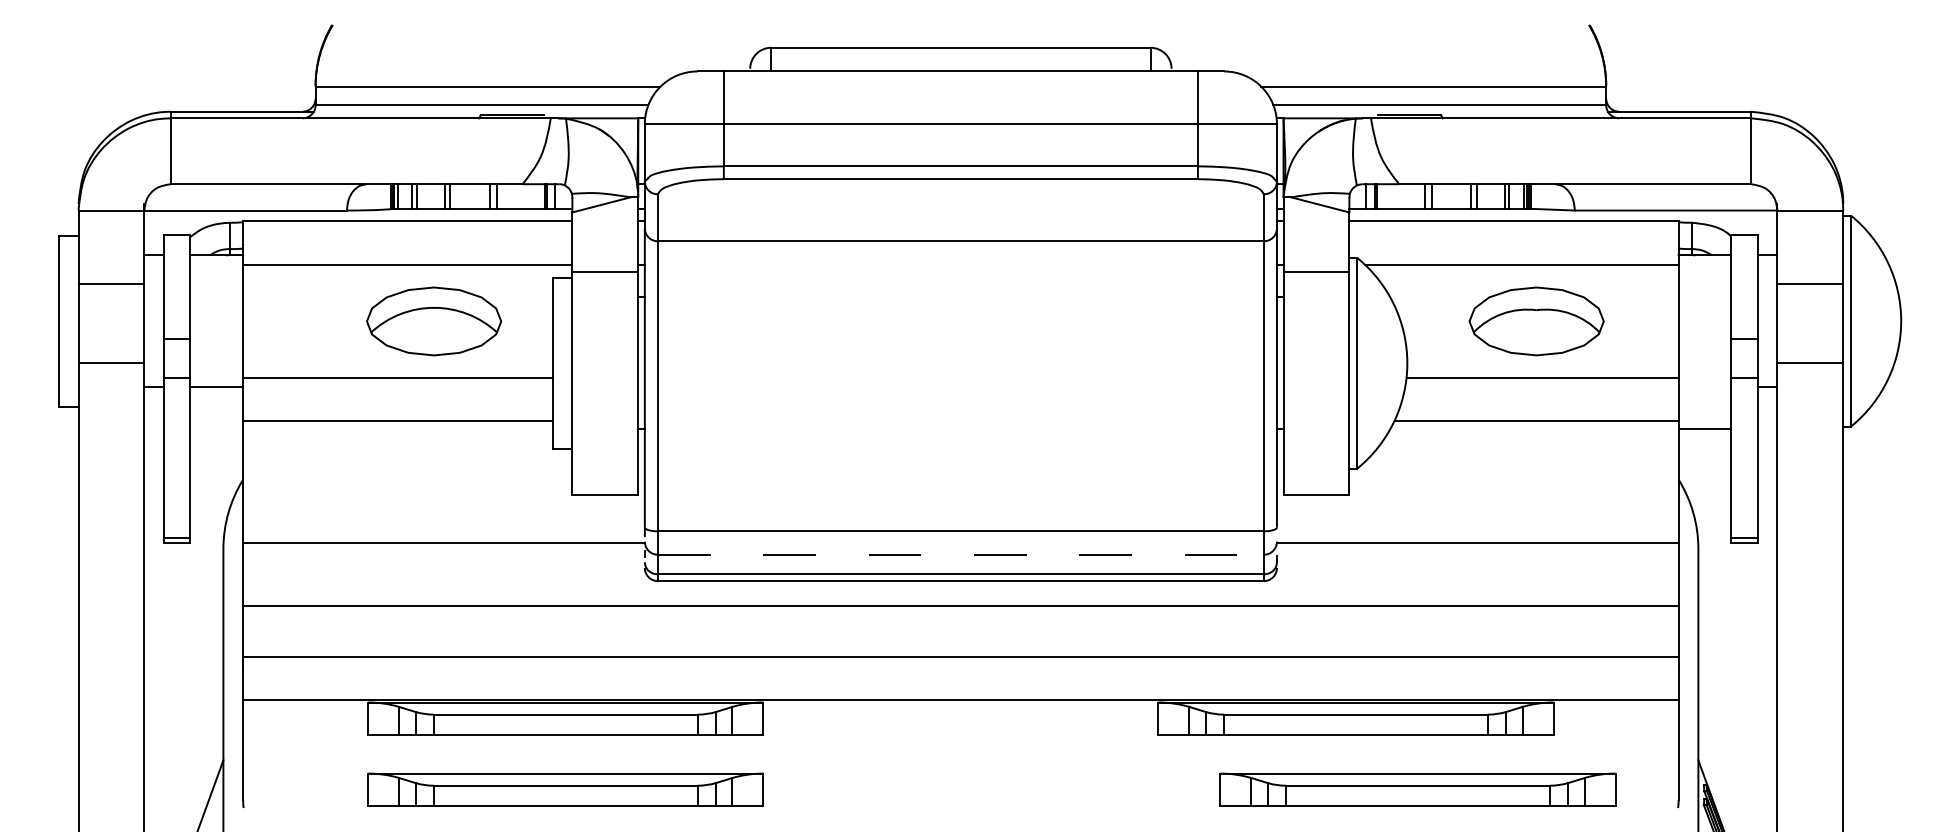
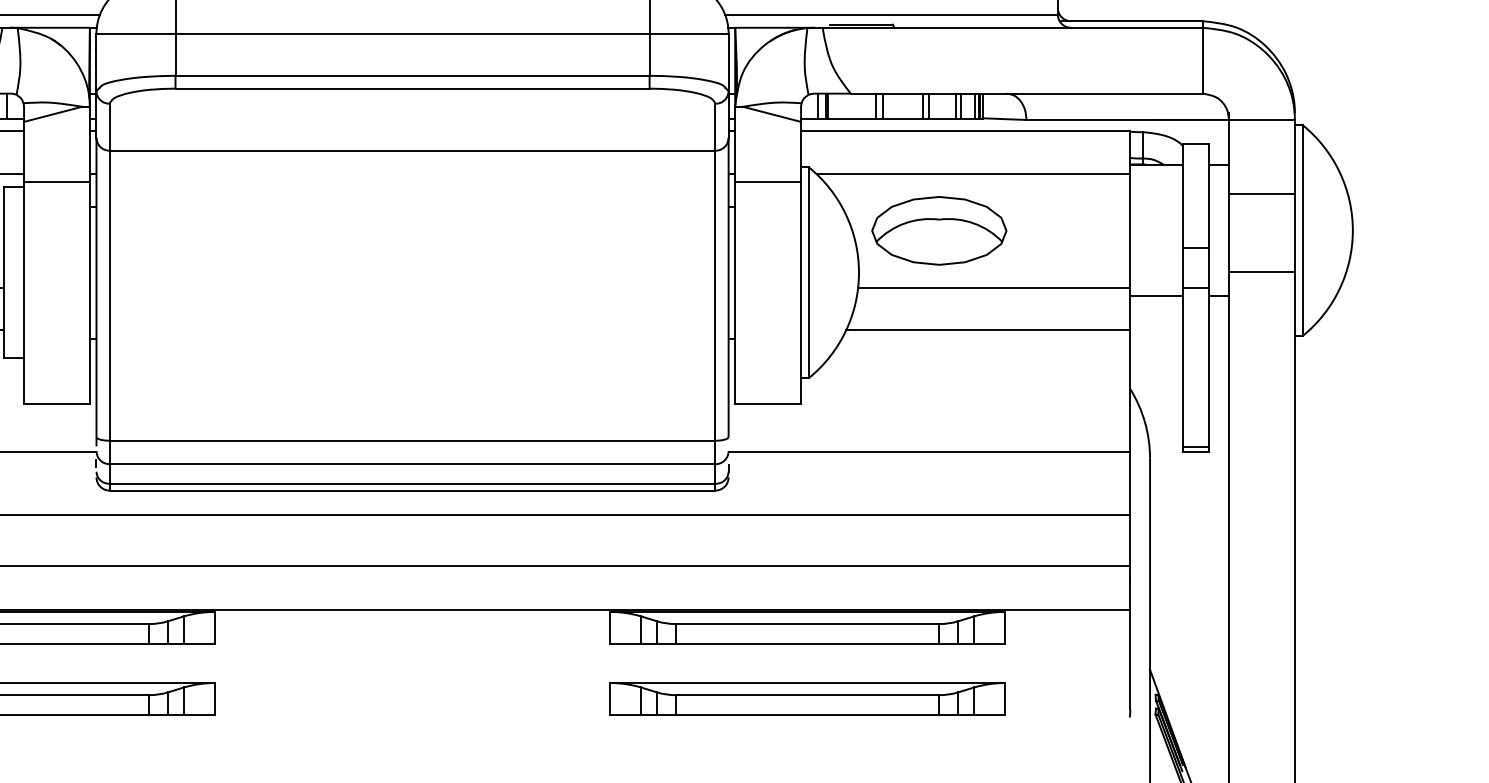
part: (1536, 321) -> (939, 230), moved
line: (1704, 429) -> (1156, 296), moved
line: (960, 554) -> (412, 463), dashed -> solid
part: (1417, 789) -> (807, 698), moved

